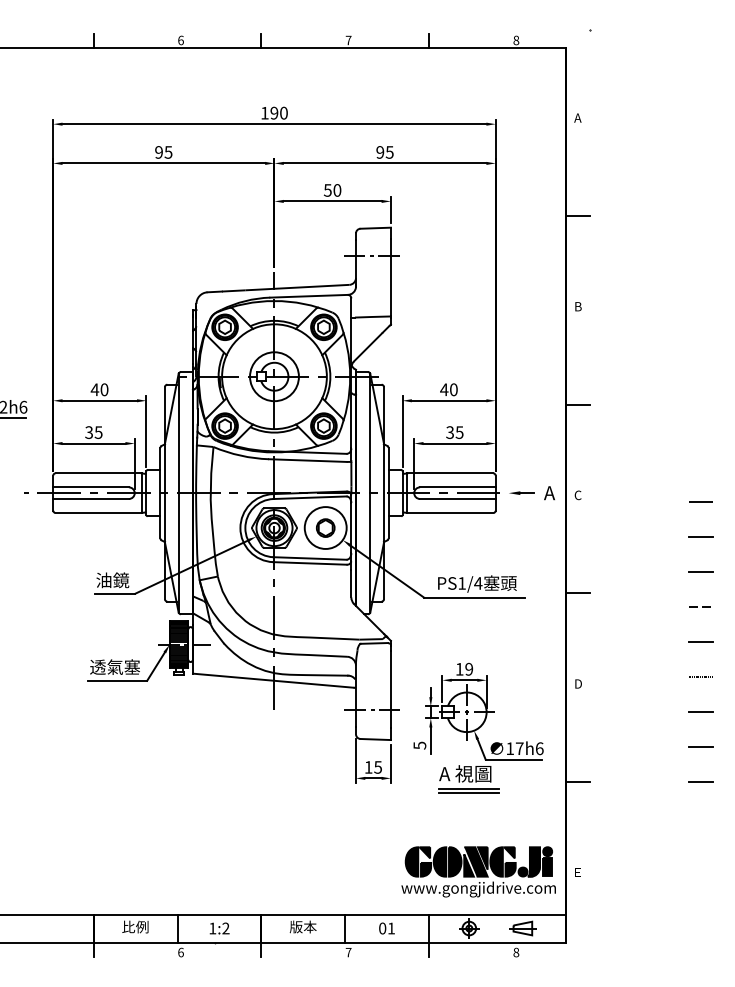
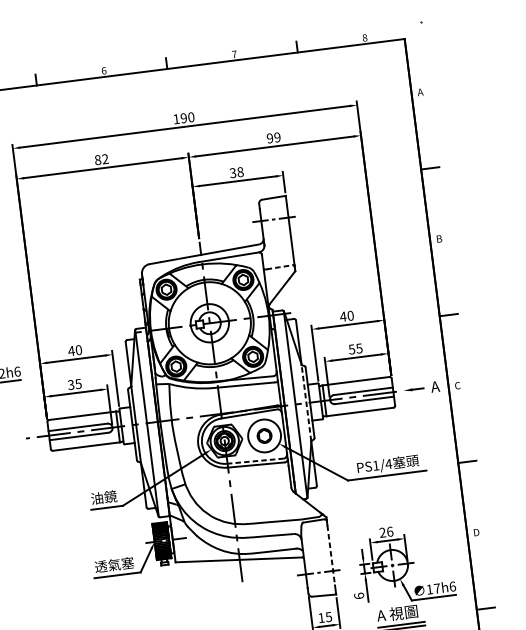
text: (163, 152) -> (101, 159), 95 -> 82
text: (389, 152) -> (277, 137), 95 -> 99
text: (332, 190) -> (236, 172), 50 -> 38
line: (372, 316) -> (280, 266), solid -> dashed
text: (449, 432) -> (351, 349), 35 -> 55
line: (383, 492) -> (306, 402), solid -> dashed
line: (310, 558) -> (255, 461), solid -> dashed
text: (464, 668) -> (386, 531), 19 -> 26
line: (390, 689) -> (330, 555), solid -> dashed
text: (419, 745) -> (358, 595), 5 -> 6

